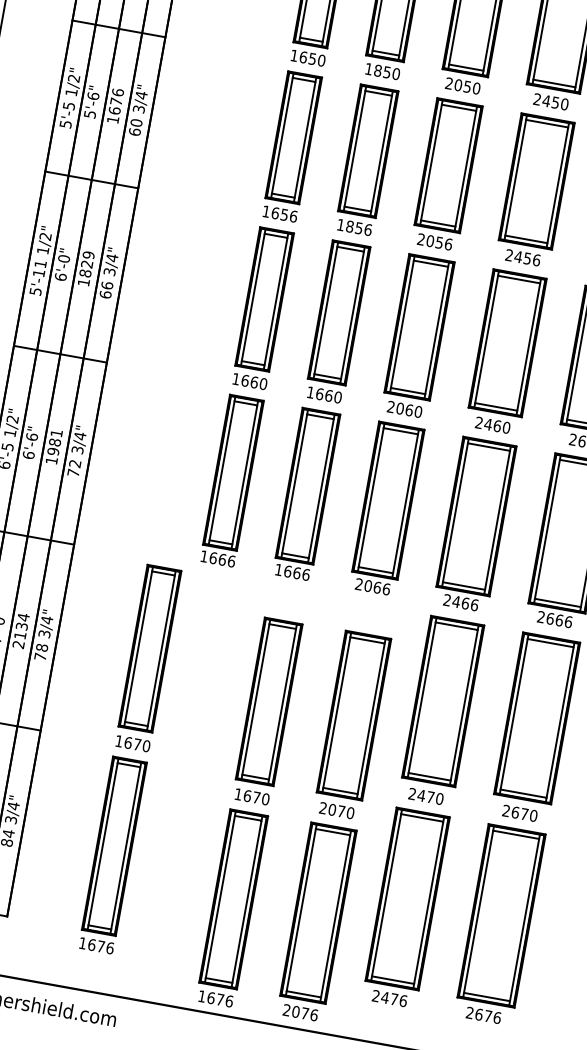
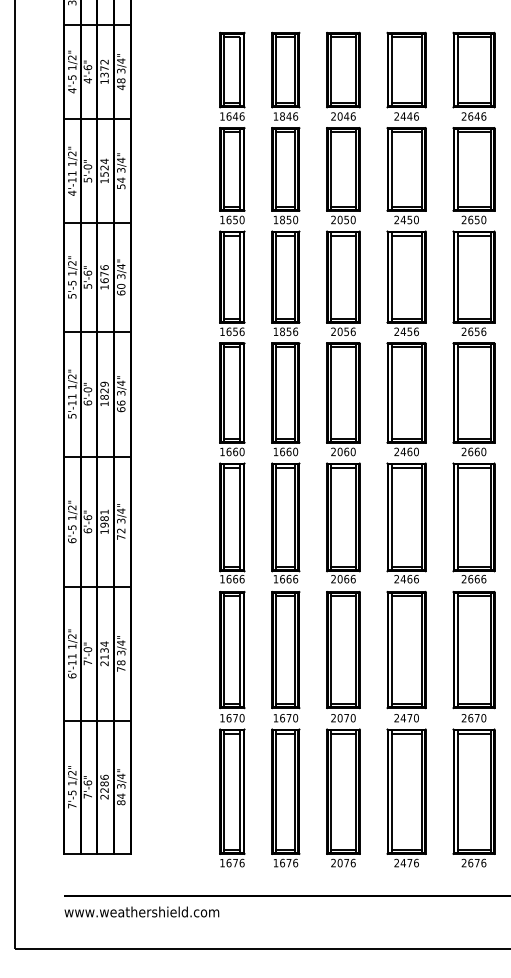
part: (130, 759) -> (232, 729), moved
part: (248, 812) -> (285, 729), moved
part: (334, 826) -> (343, 729), moved

